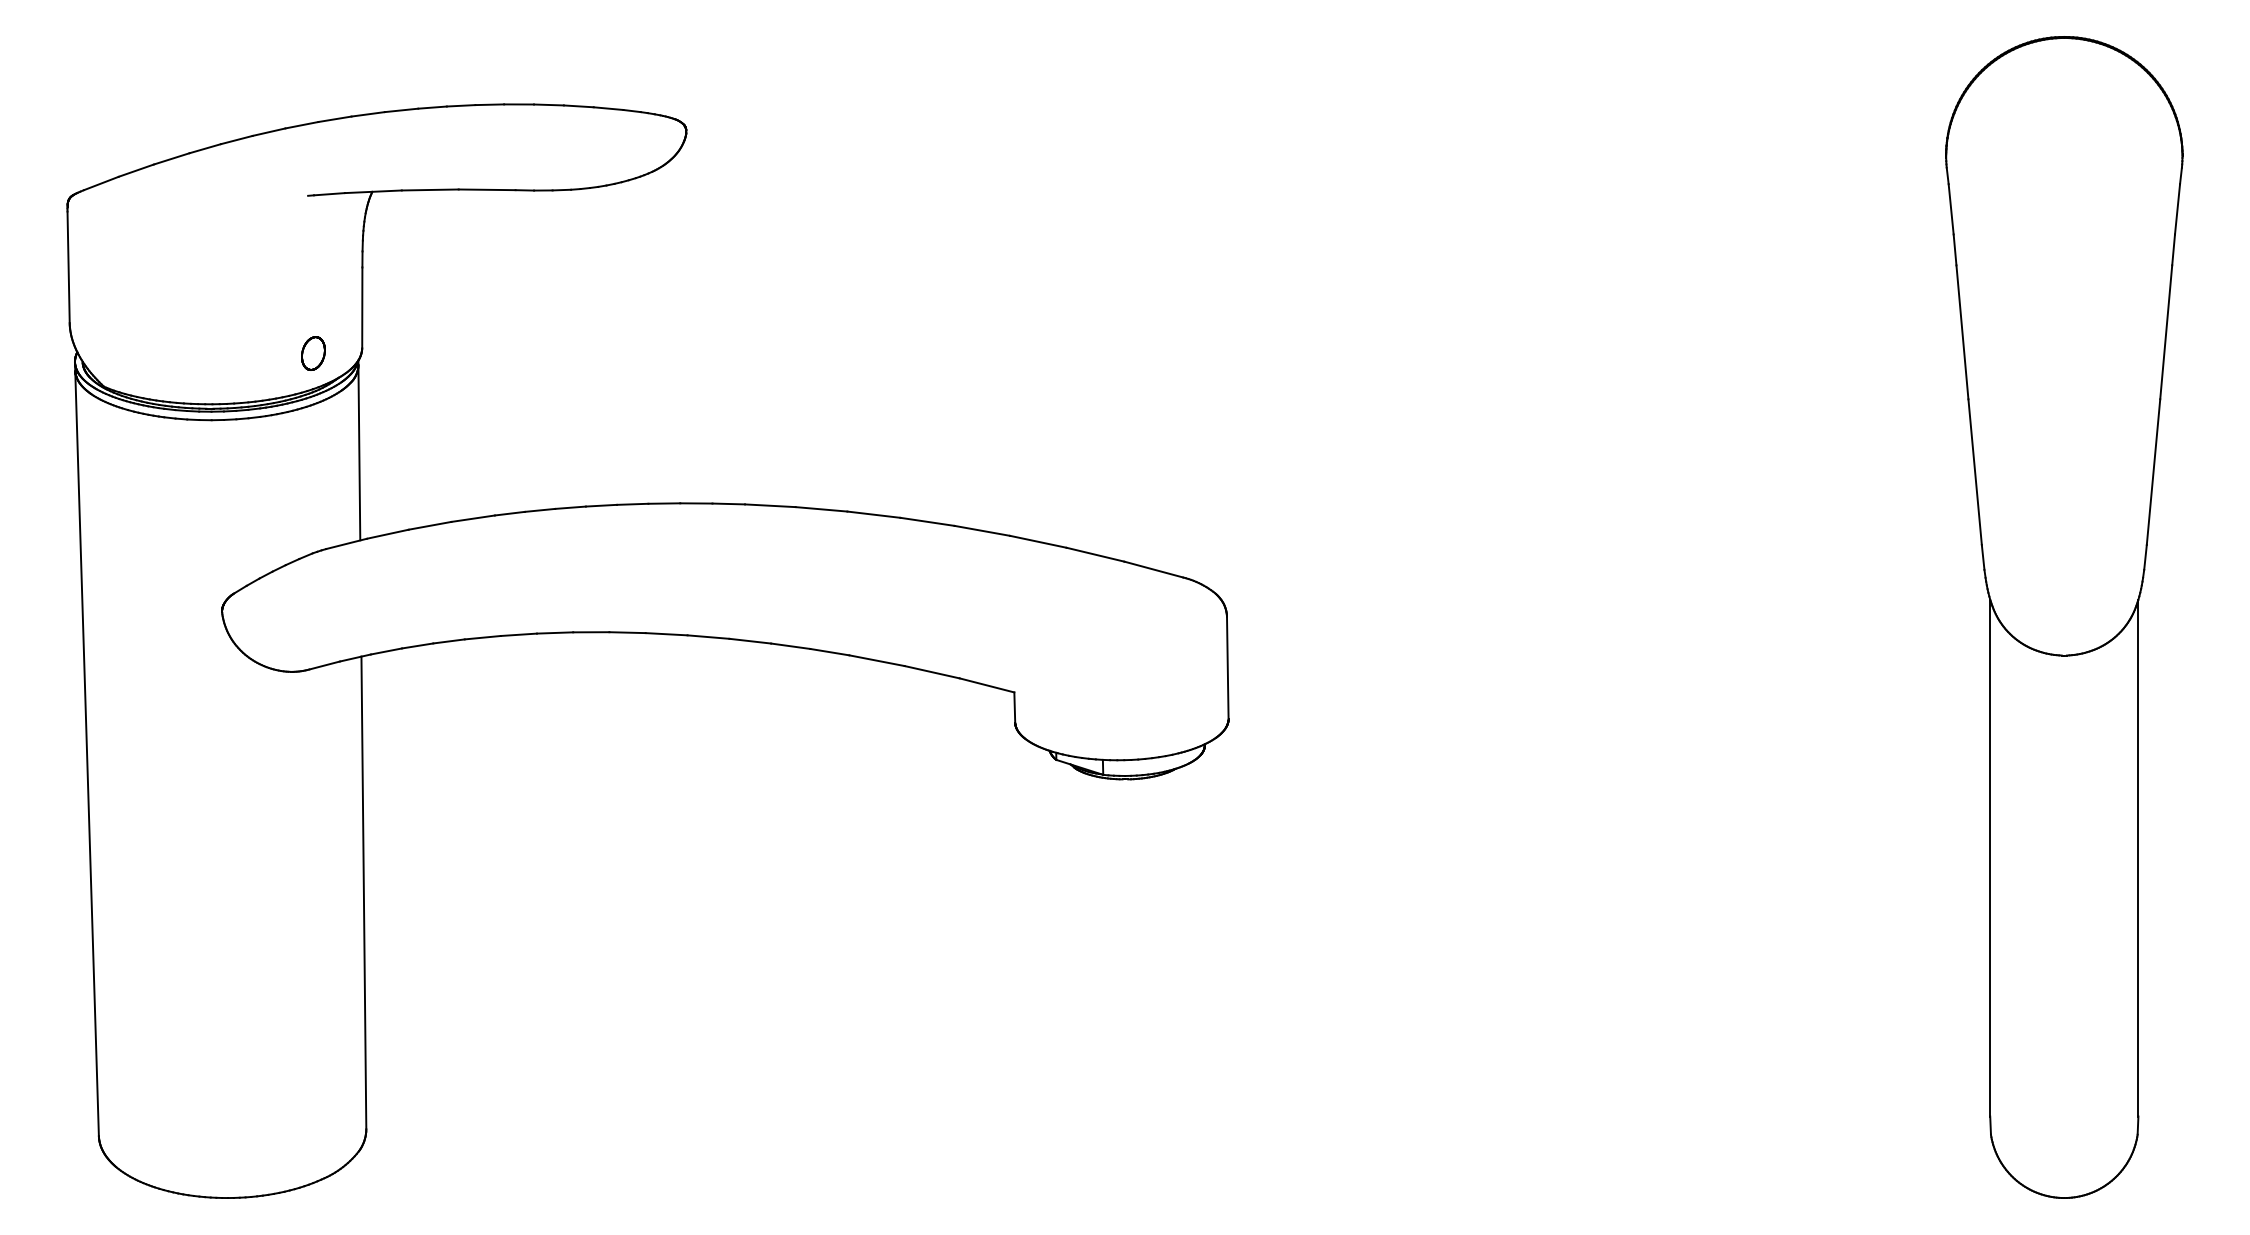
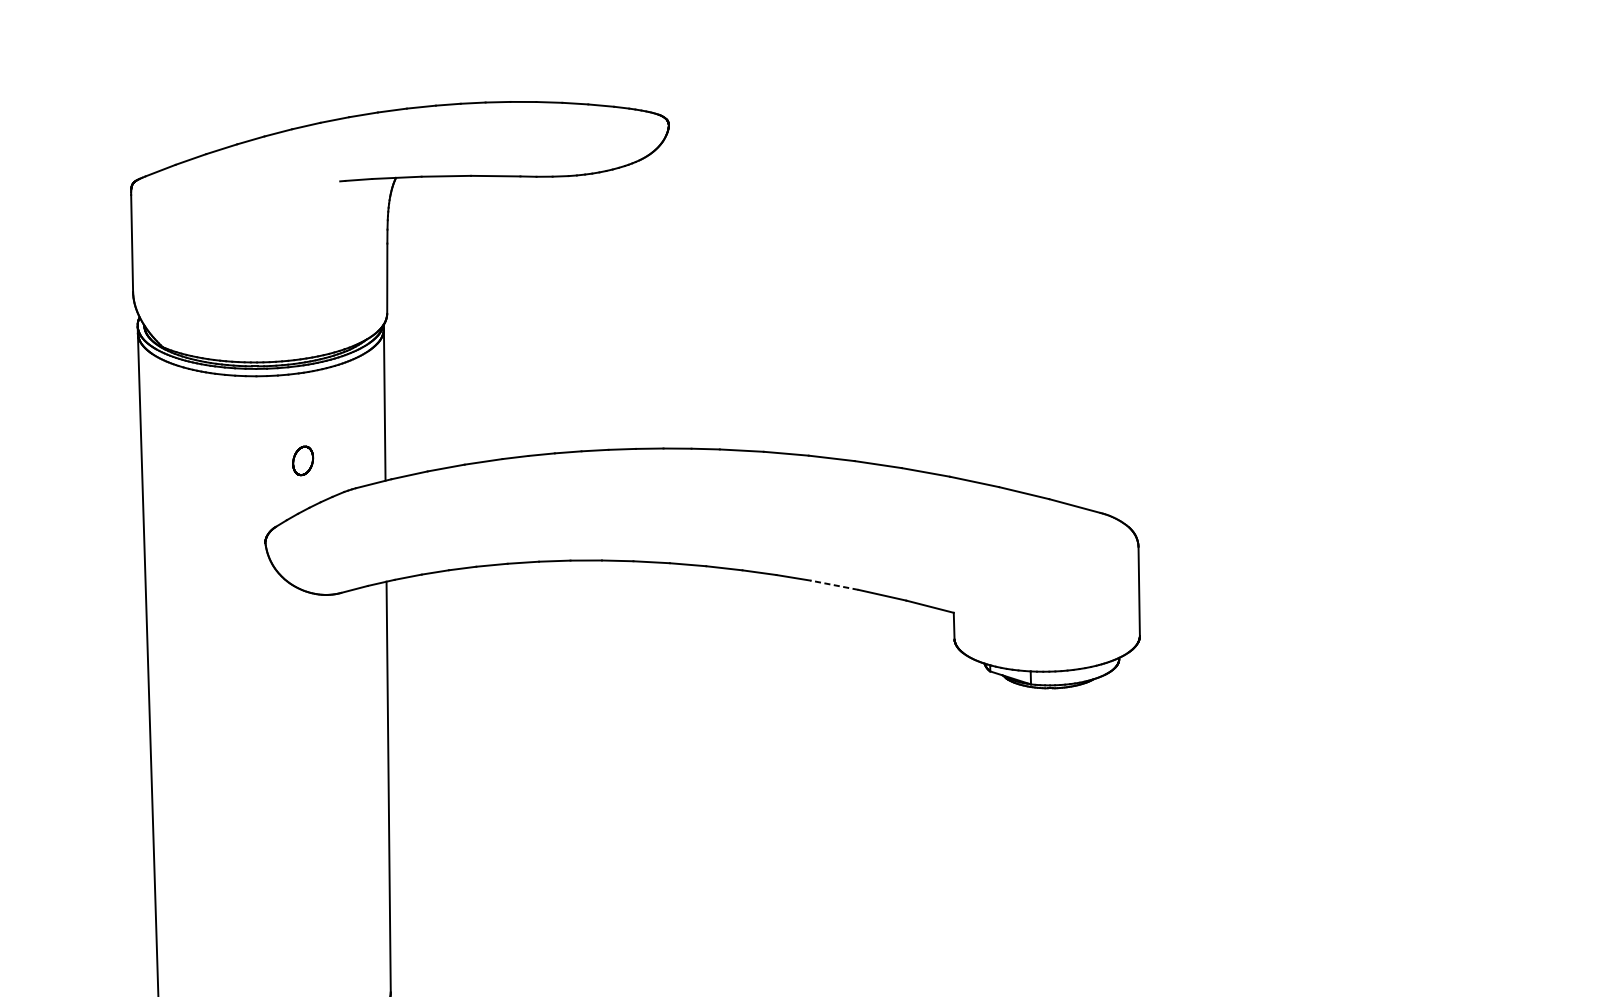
part: (313, 353) -> (303, 460), moved
line: (876, 660) -> (834, 585), solid -> dashed

